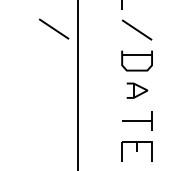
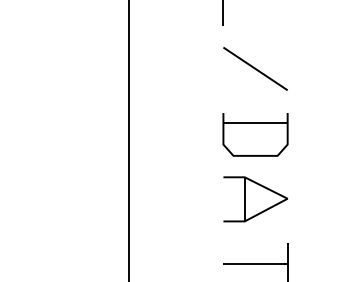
line: (53, 28) -> (75, 65), removed
part: (137, 90) -> (256, 198), size x1.43

